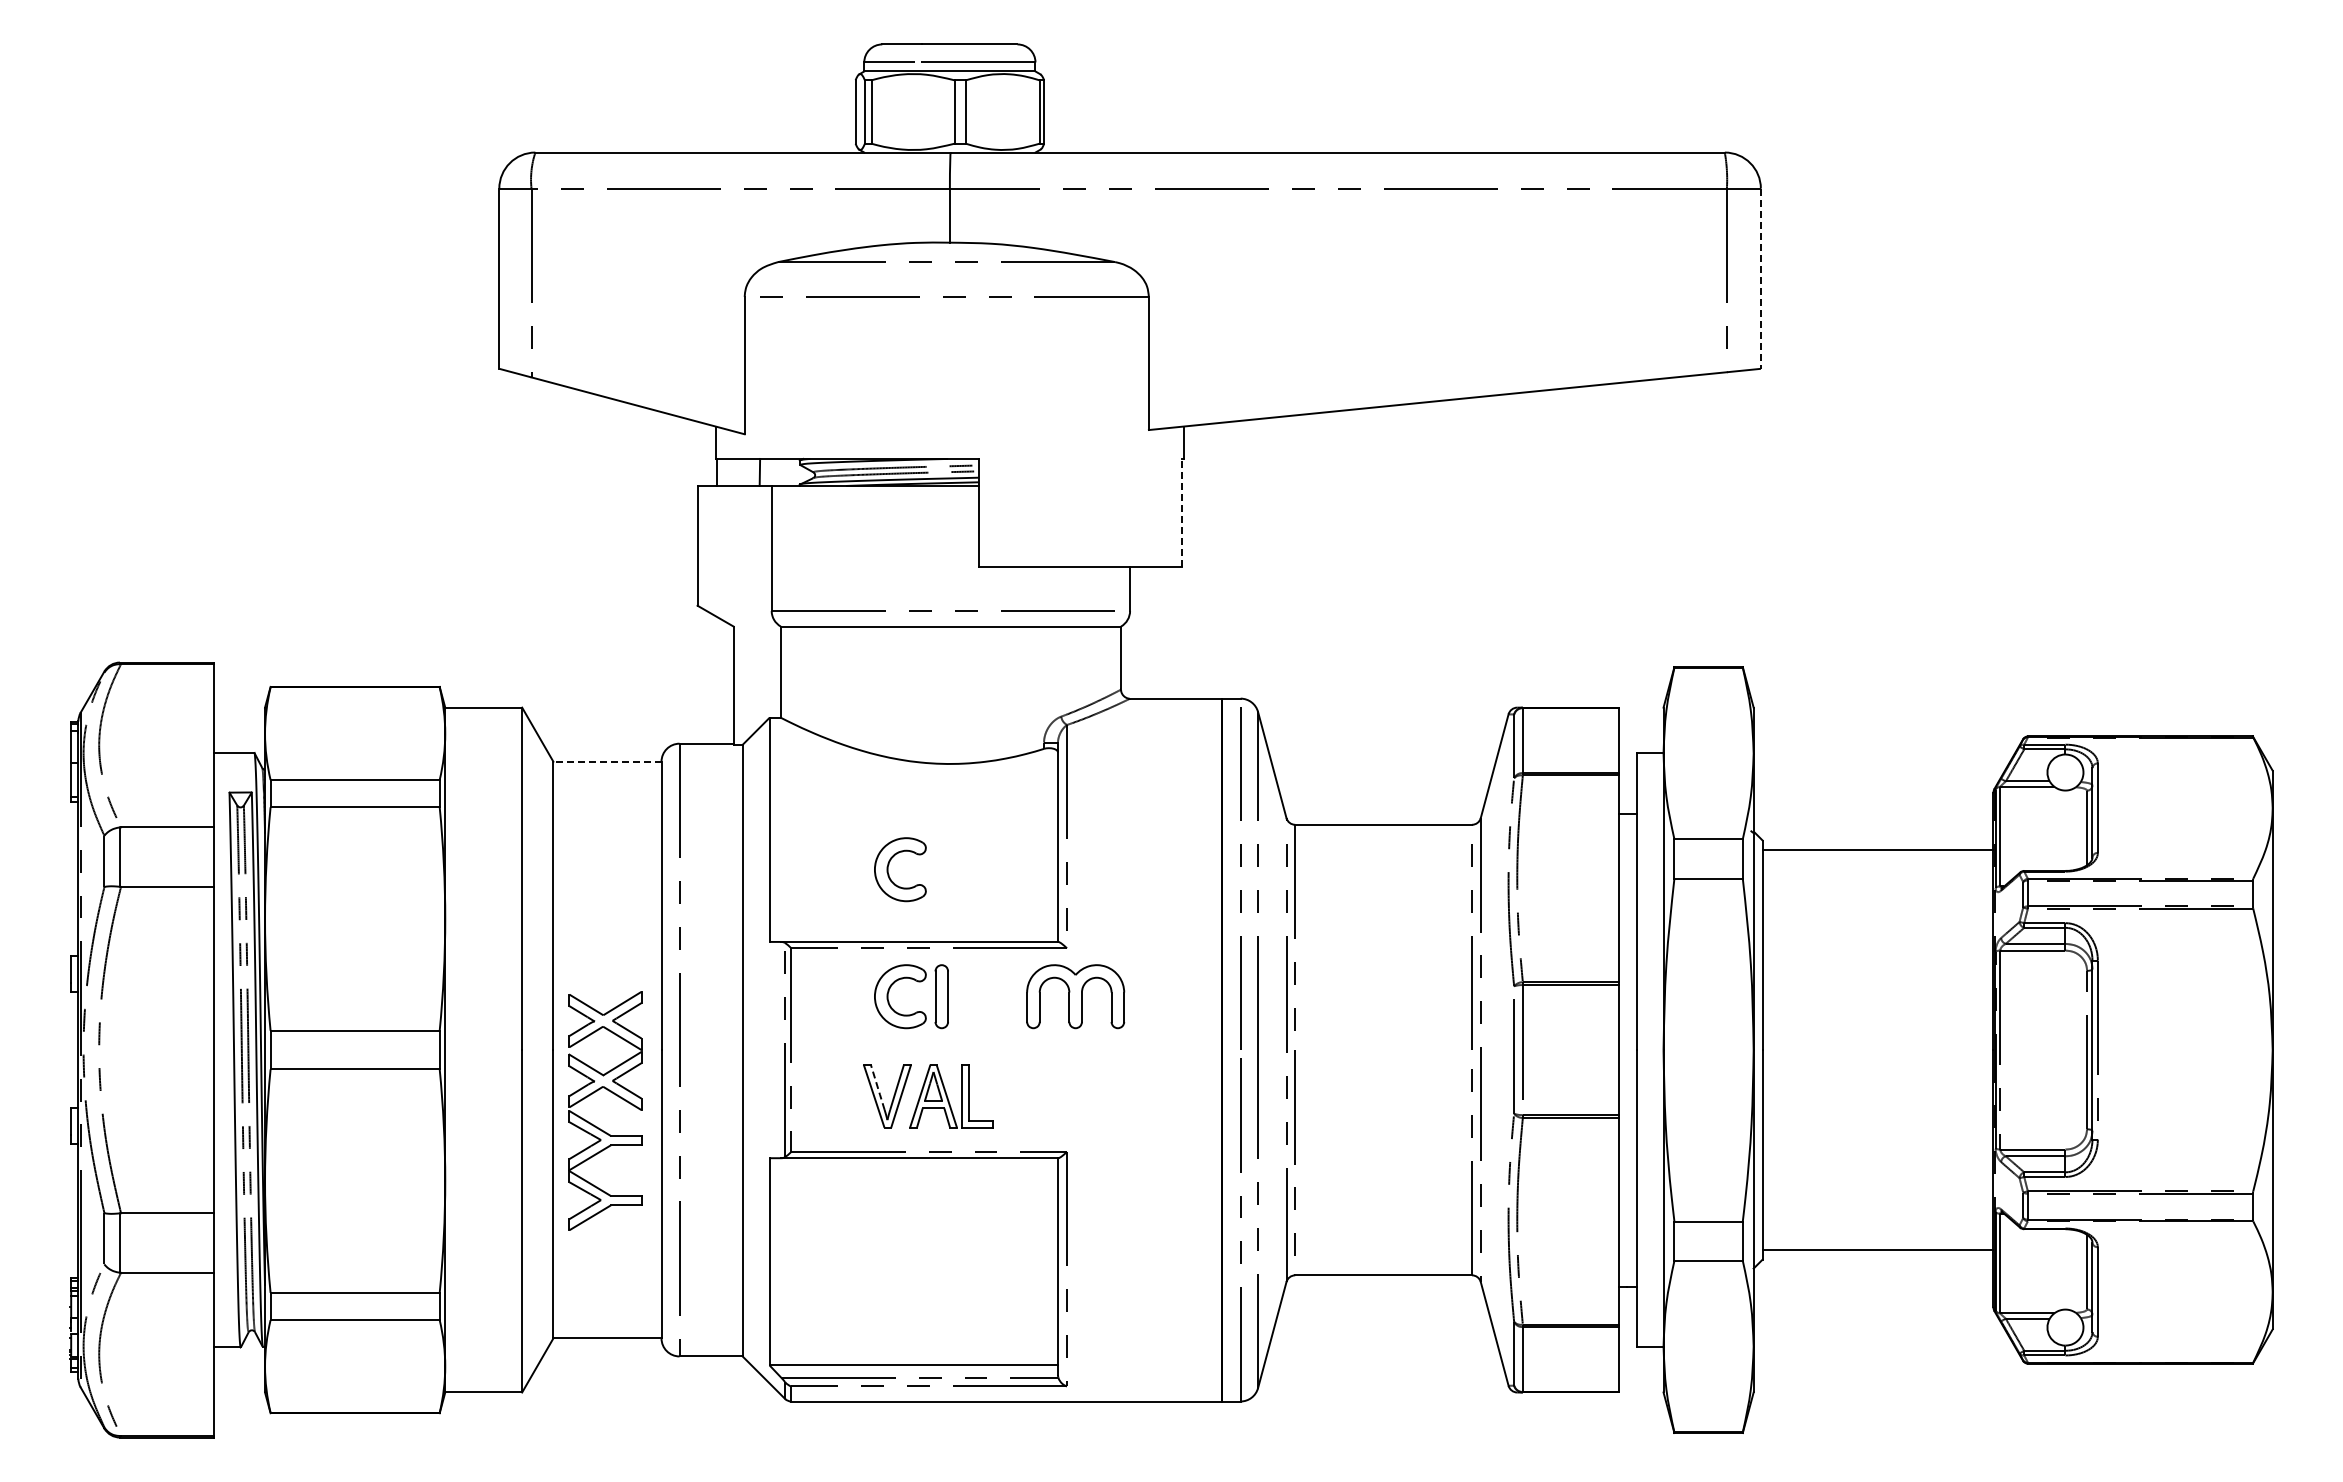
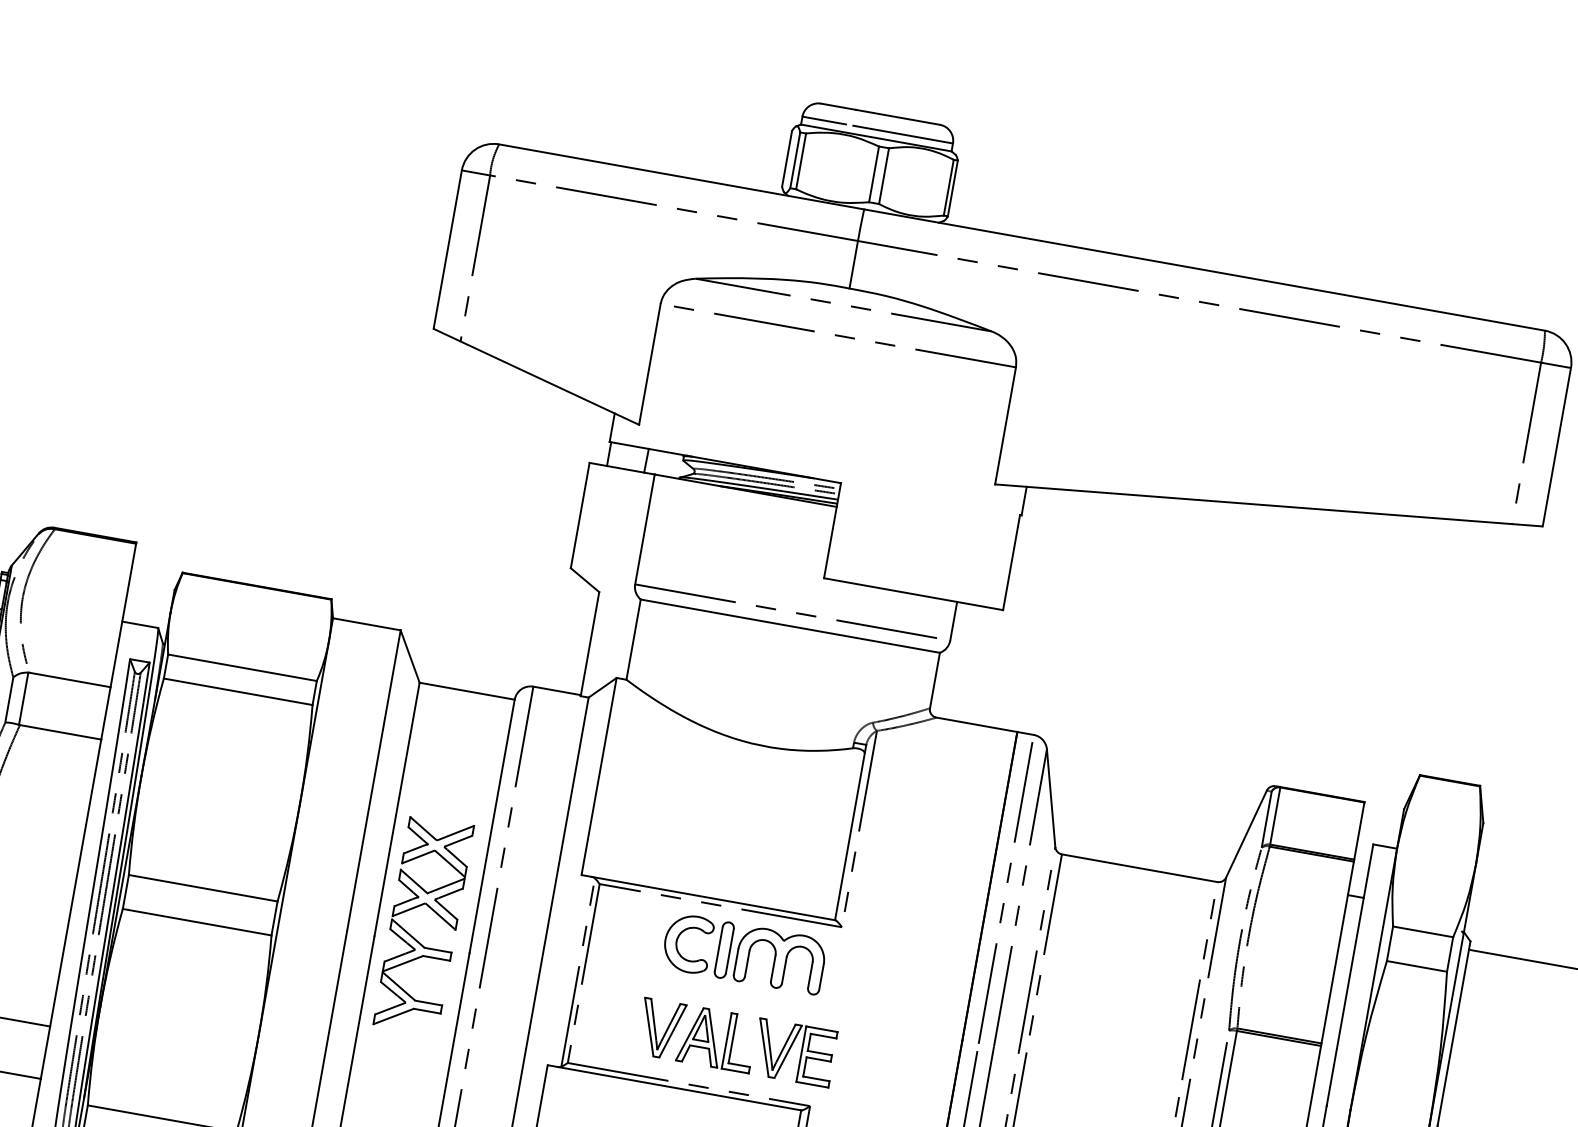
line: (1760, 279) -> (1556, 447), dashed -> solid
line: (1182, 512) -> (1011, 562), dashed -> solid
line: (606, 761) -> (466, 690), dashed -> solid
part: (888, 869) -> (697, 829), removed
part: (1075, 996) -> (780, 959), moved
line: (877, 1087) -> (653, 1019), dashed -> solid
part: (613, 1094) -> (433, 911), moved
part: (1033, 1095) -> (789, 1051), added

